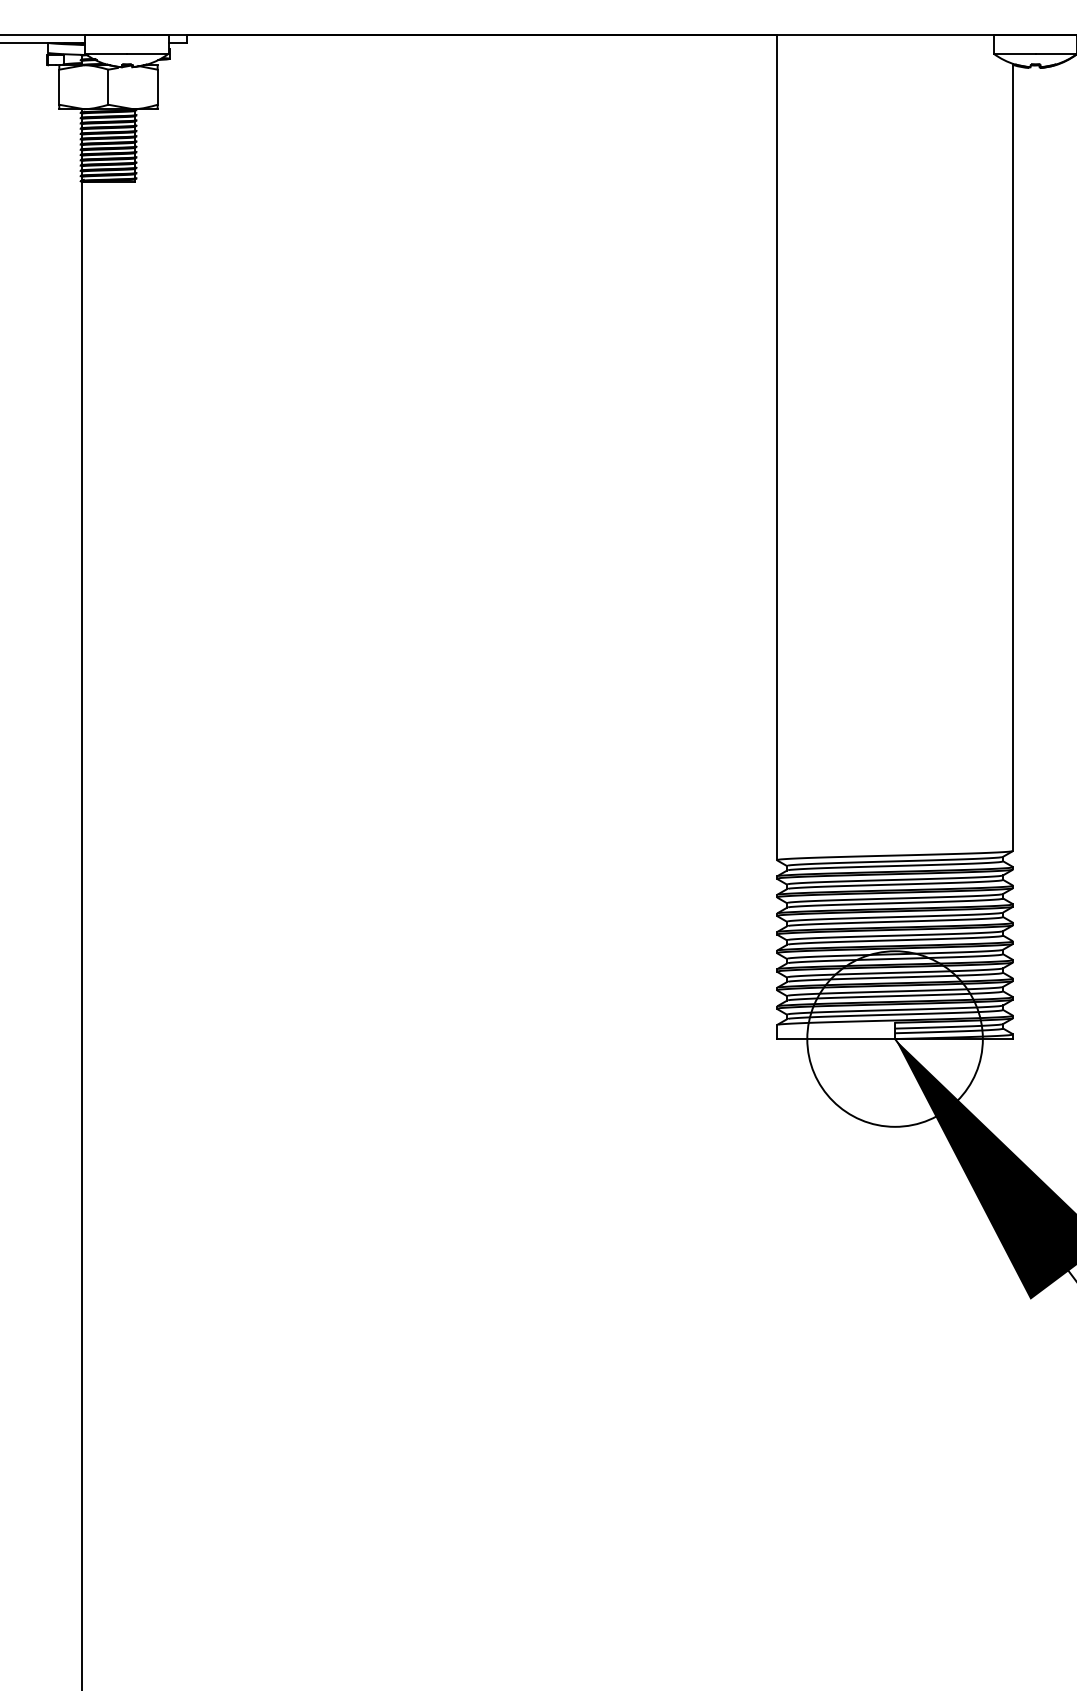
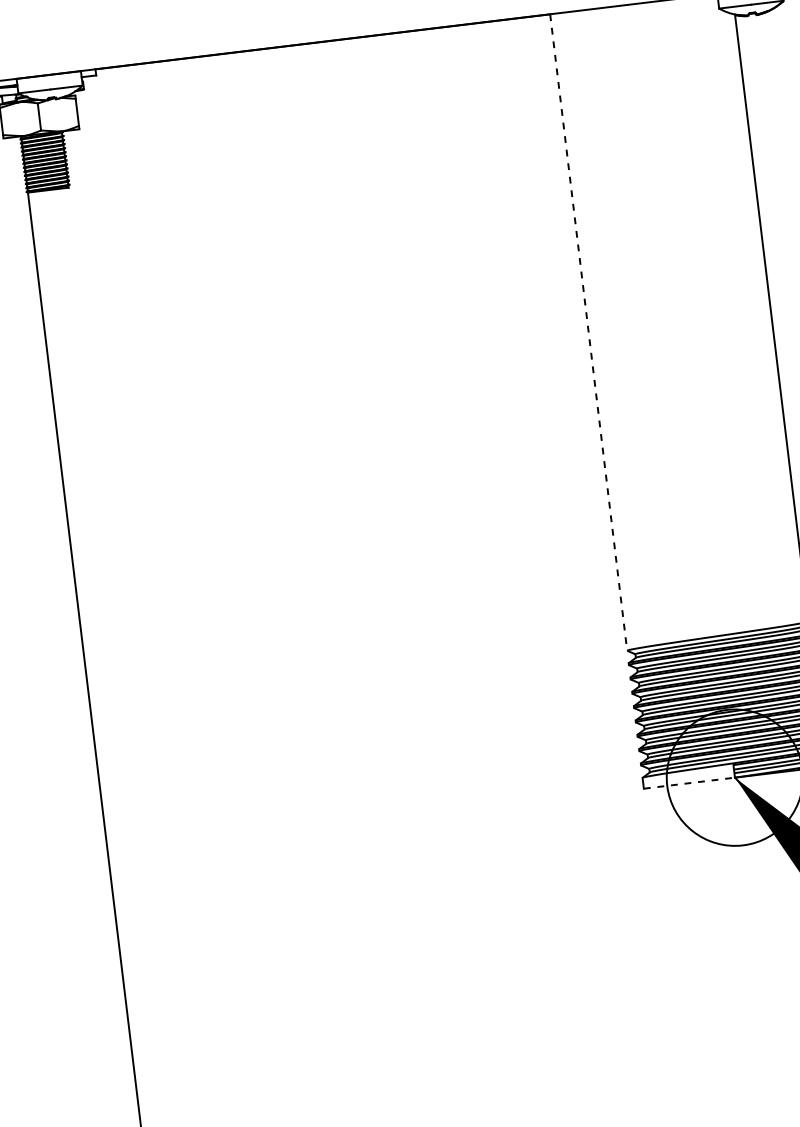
line: (777, 447) -> (589, 332), solid -> dashed
line: (836, 1039) -> (689, 783), solid -> dashed

